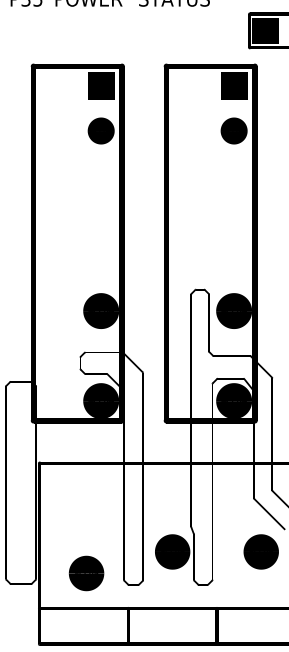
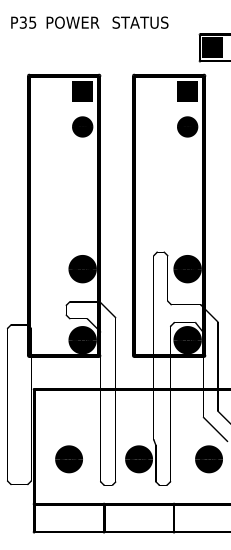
text: (85, 573) -> (68, 459), moved

